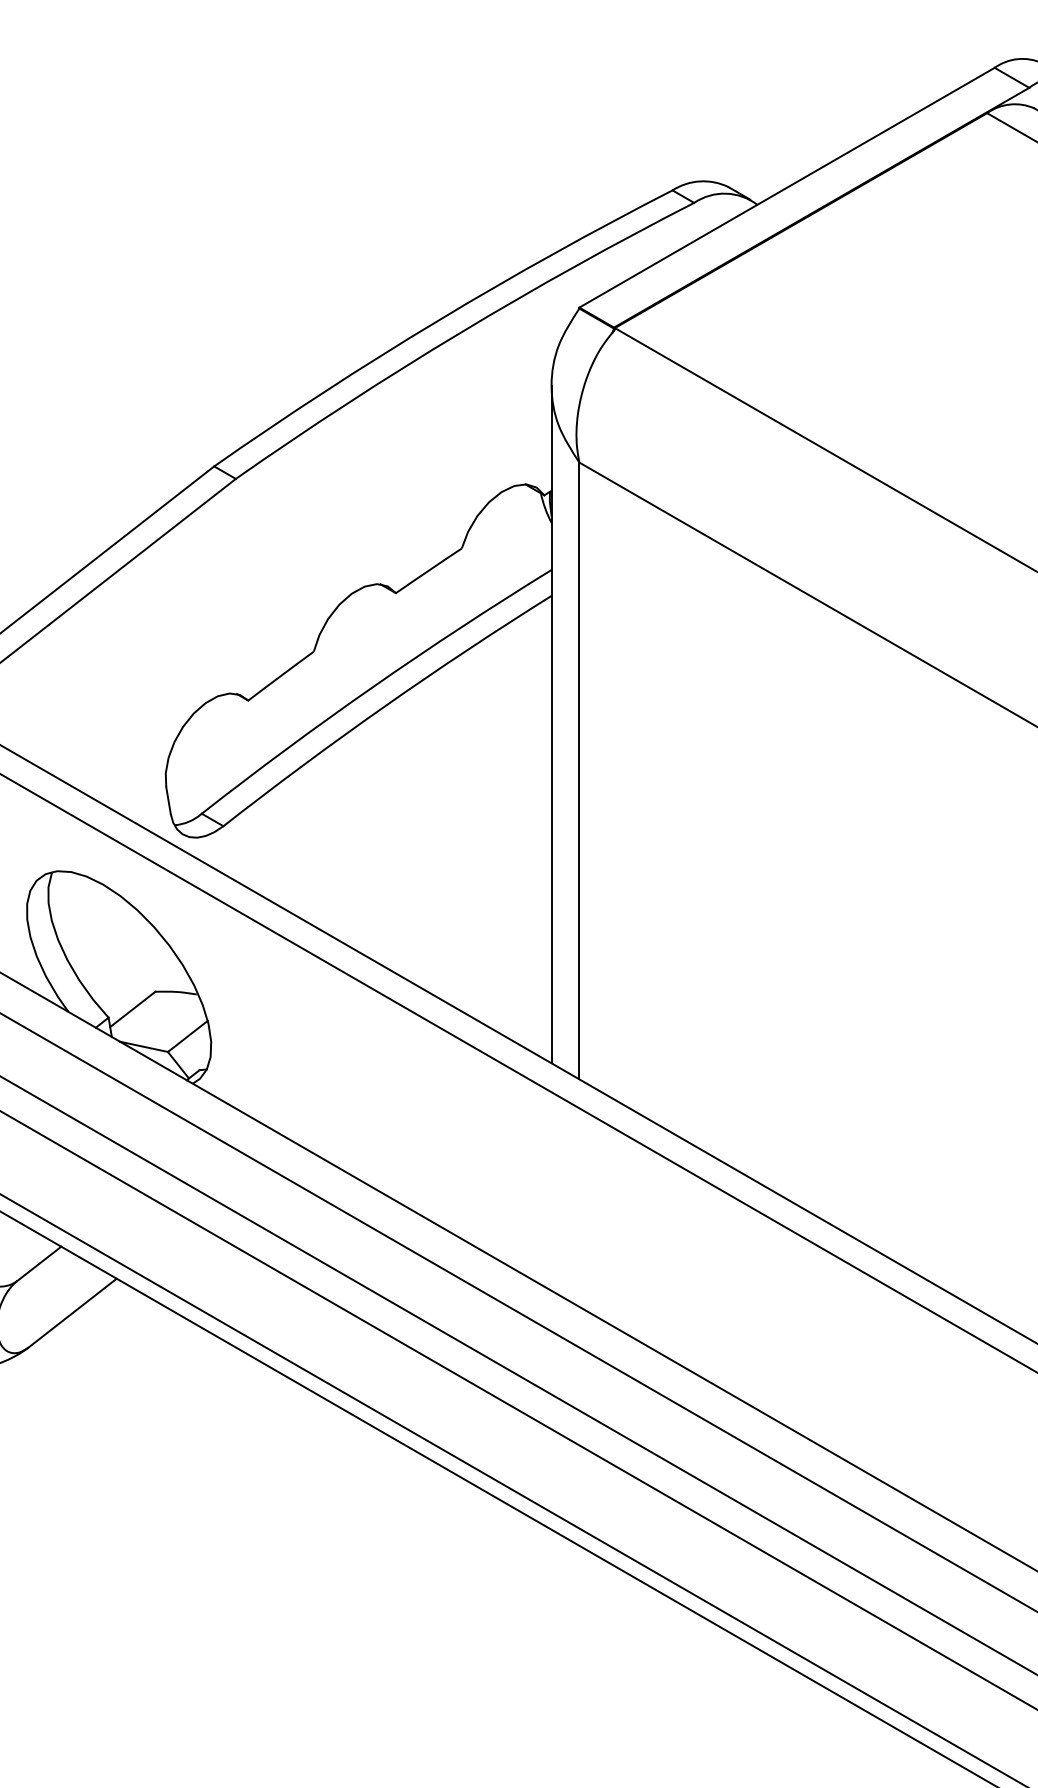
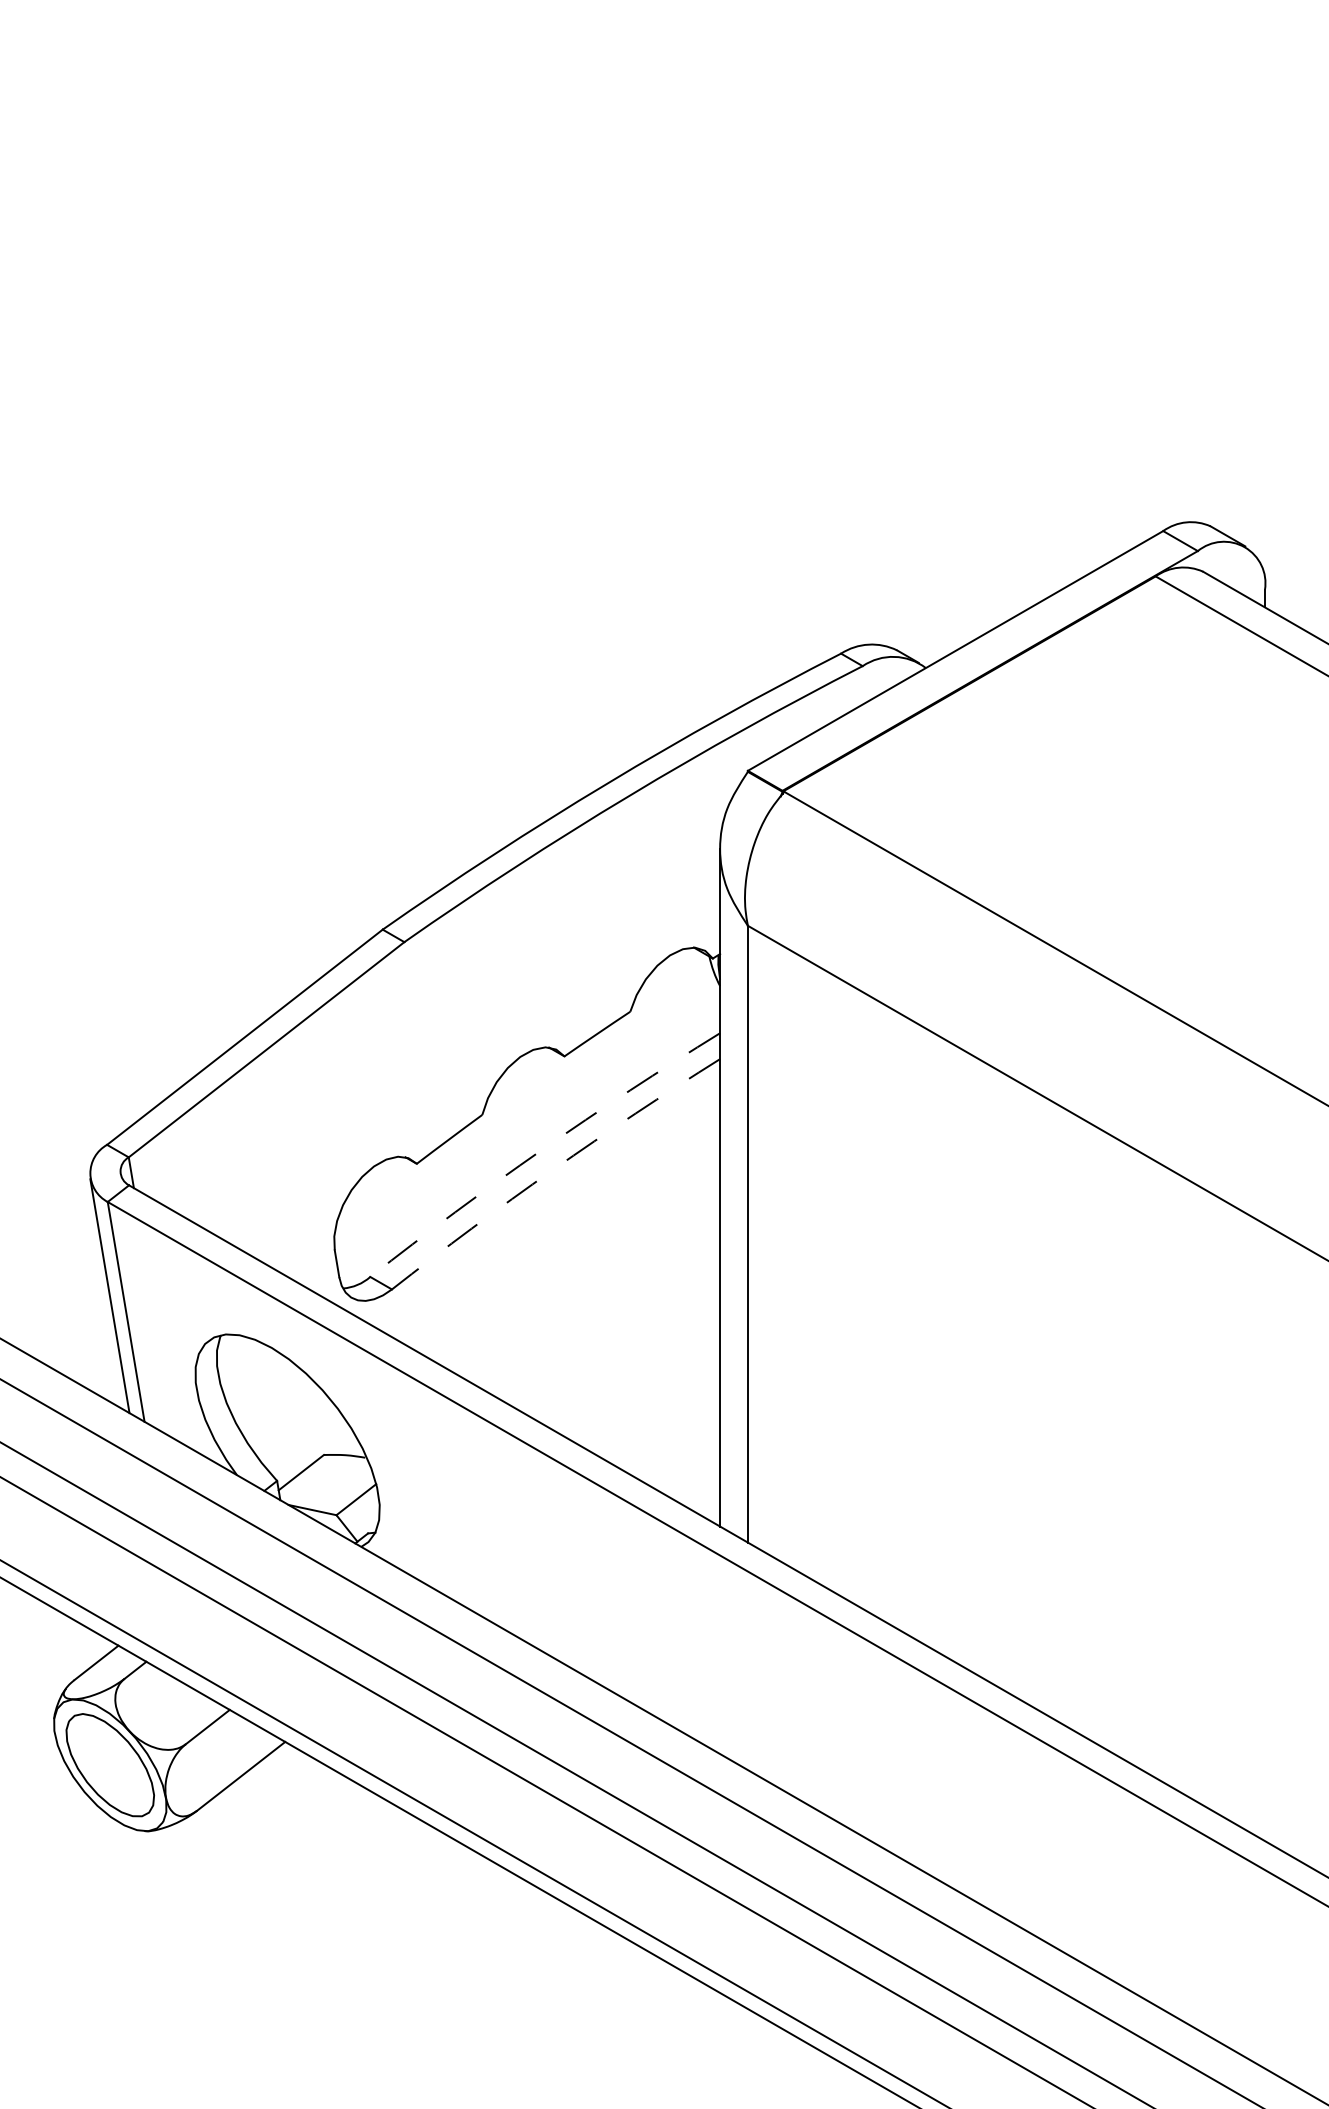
arc: (372, 687) -> (541, 1150), solid -> dashed
arc: (383, 706) -> (552, 1169), solid -> dashed

